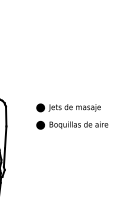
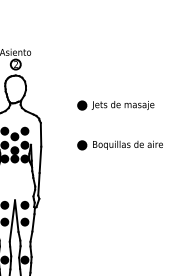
part: (68, 107) -> (115, 105), moved

